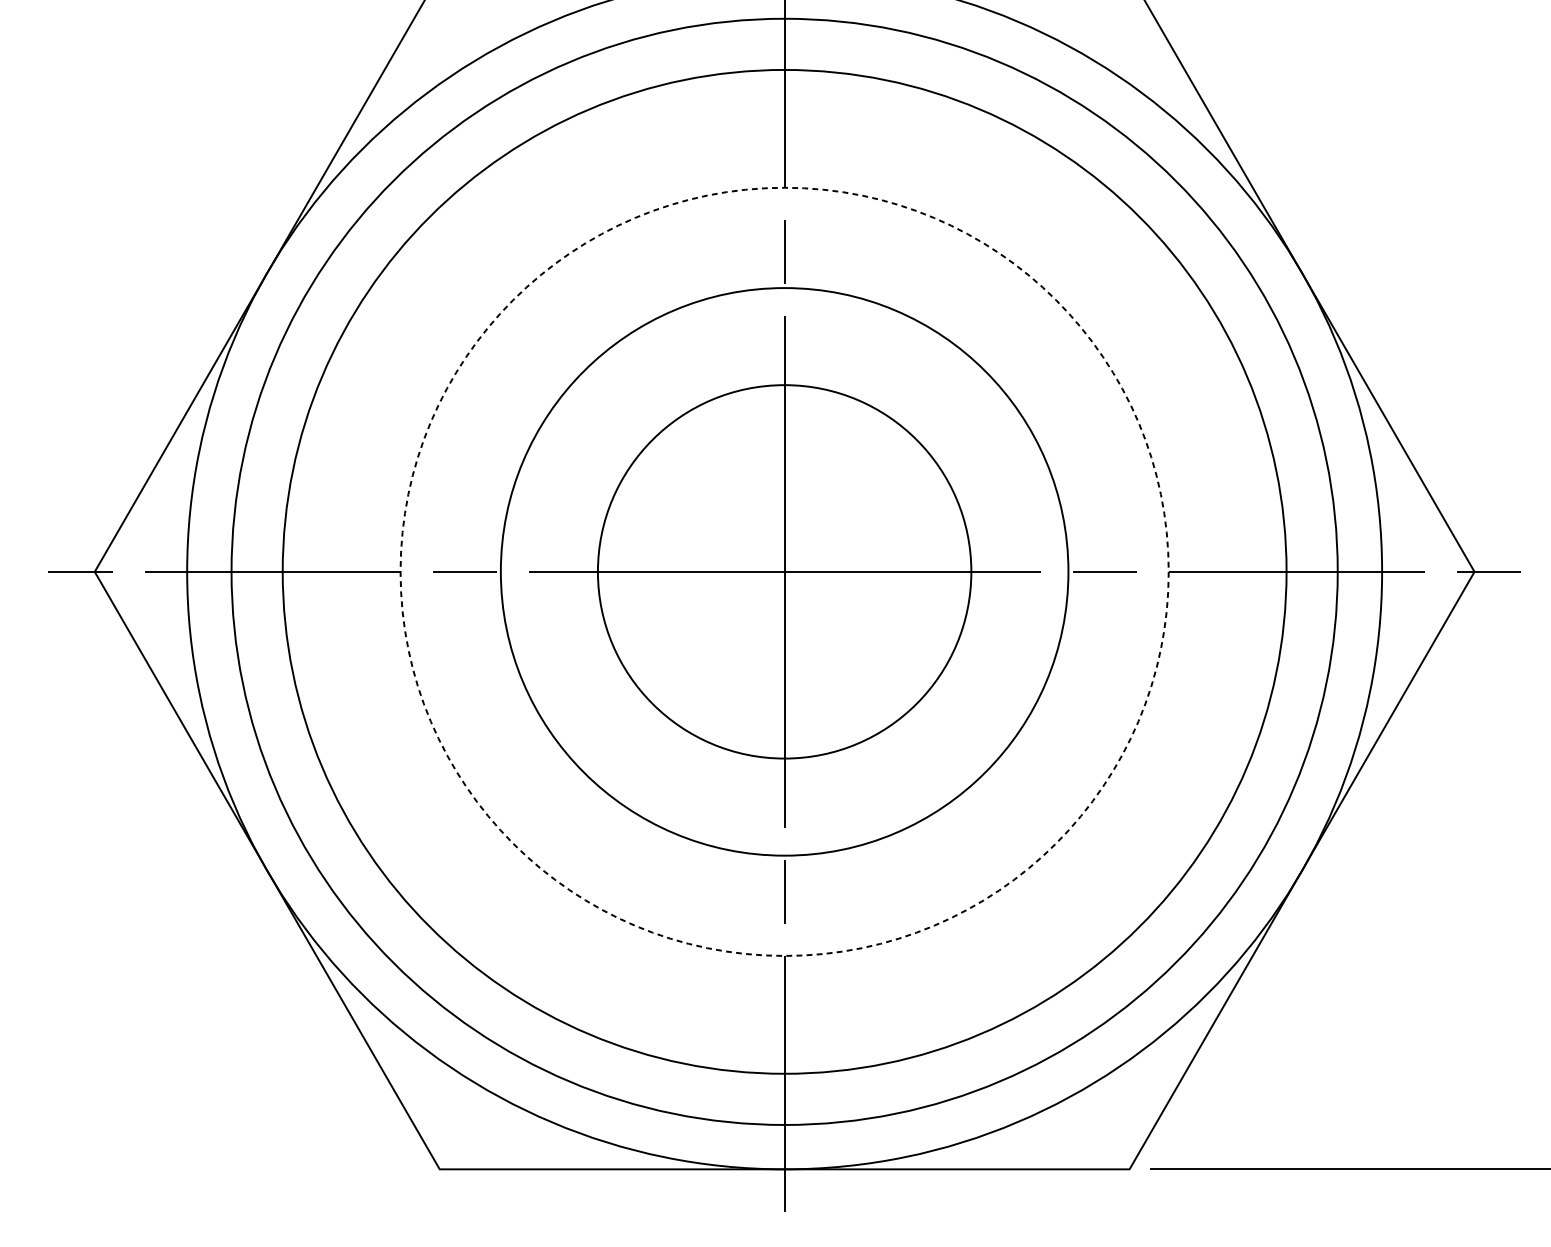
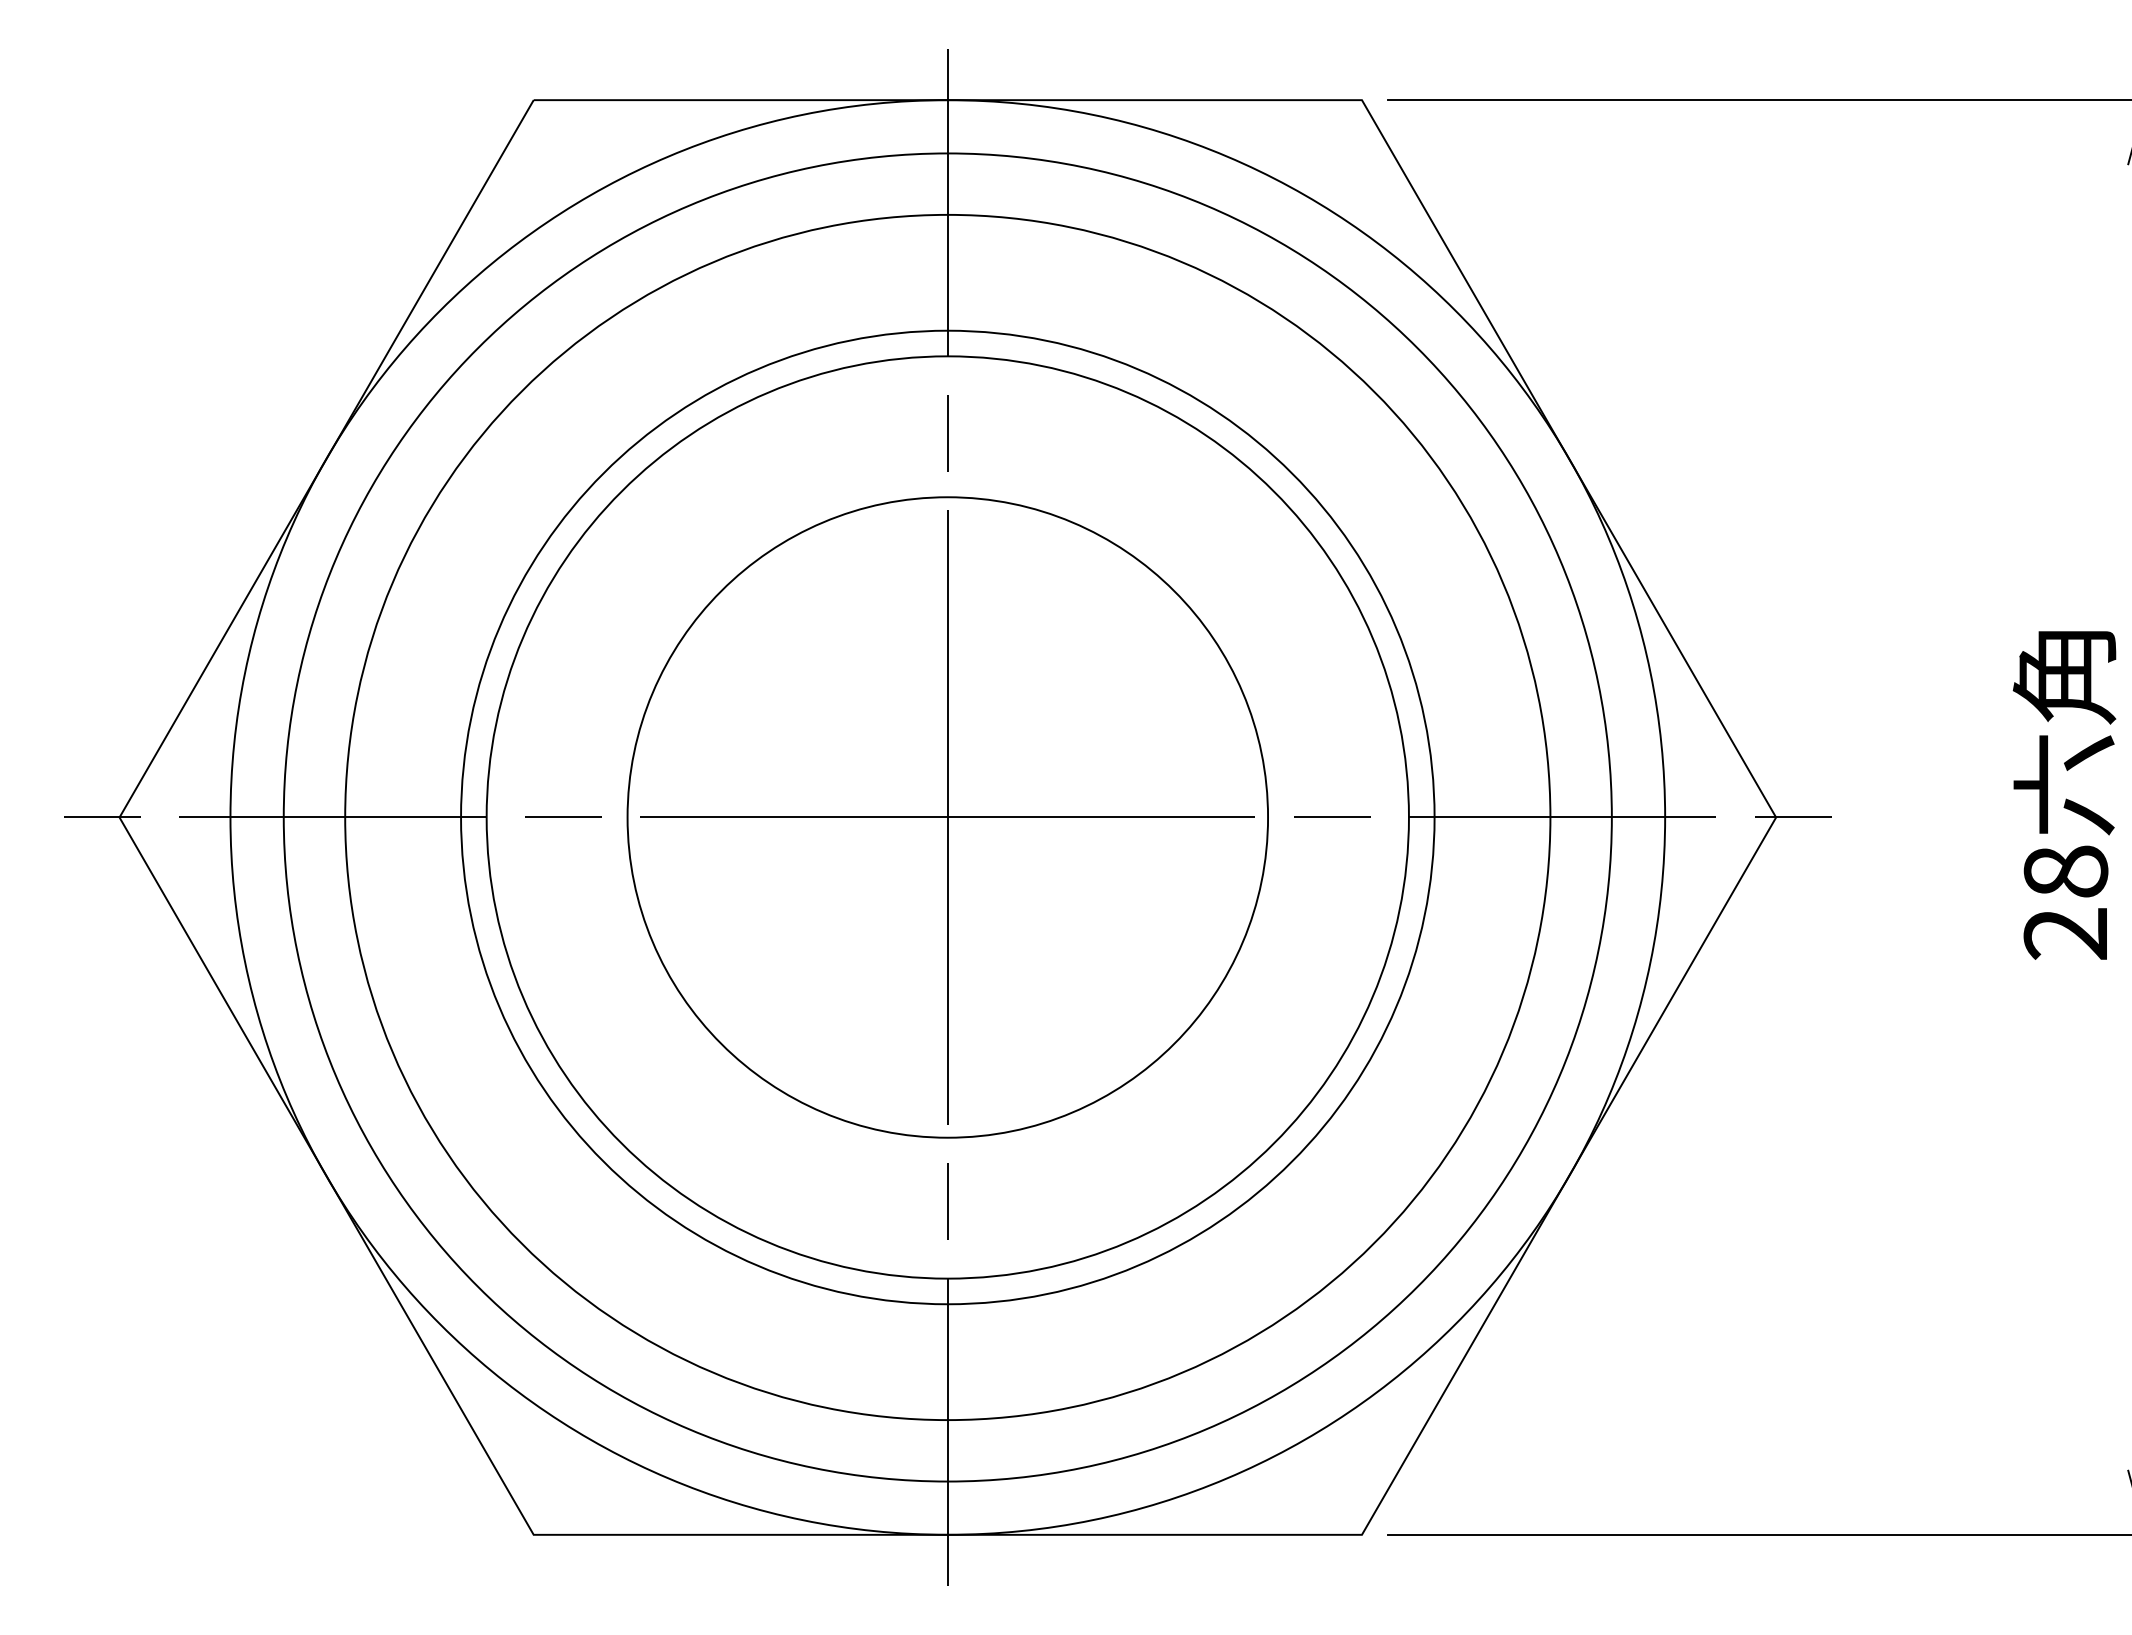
circle: (784, 571) -> (947, 817), dashed -> solid
circle: (784, 571) -> (947, 817), size x1.43
circle: (784, 571) -> (947, 817), size x1.43

